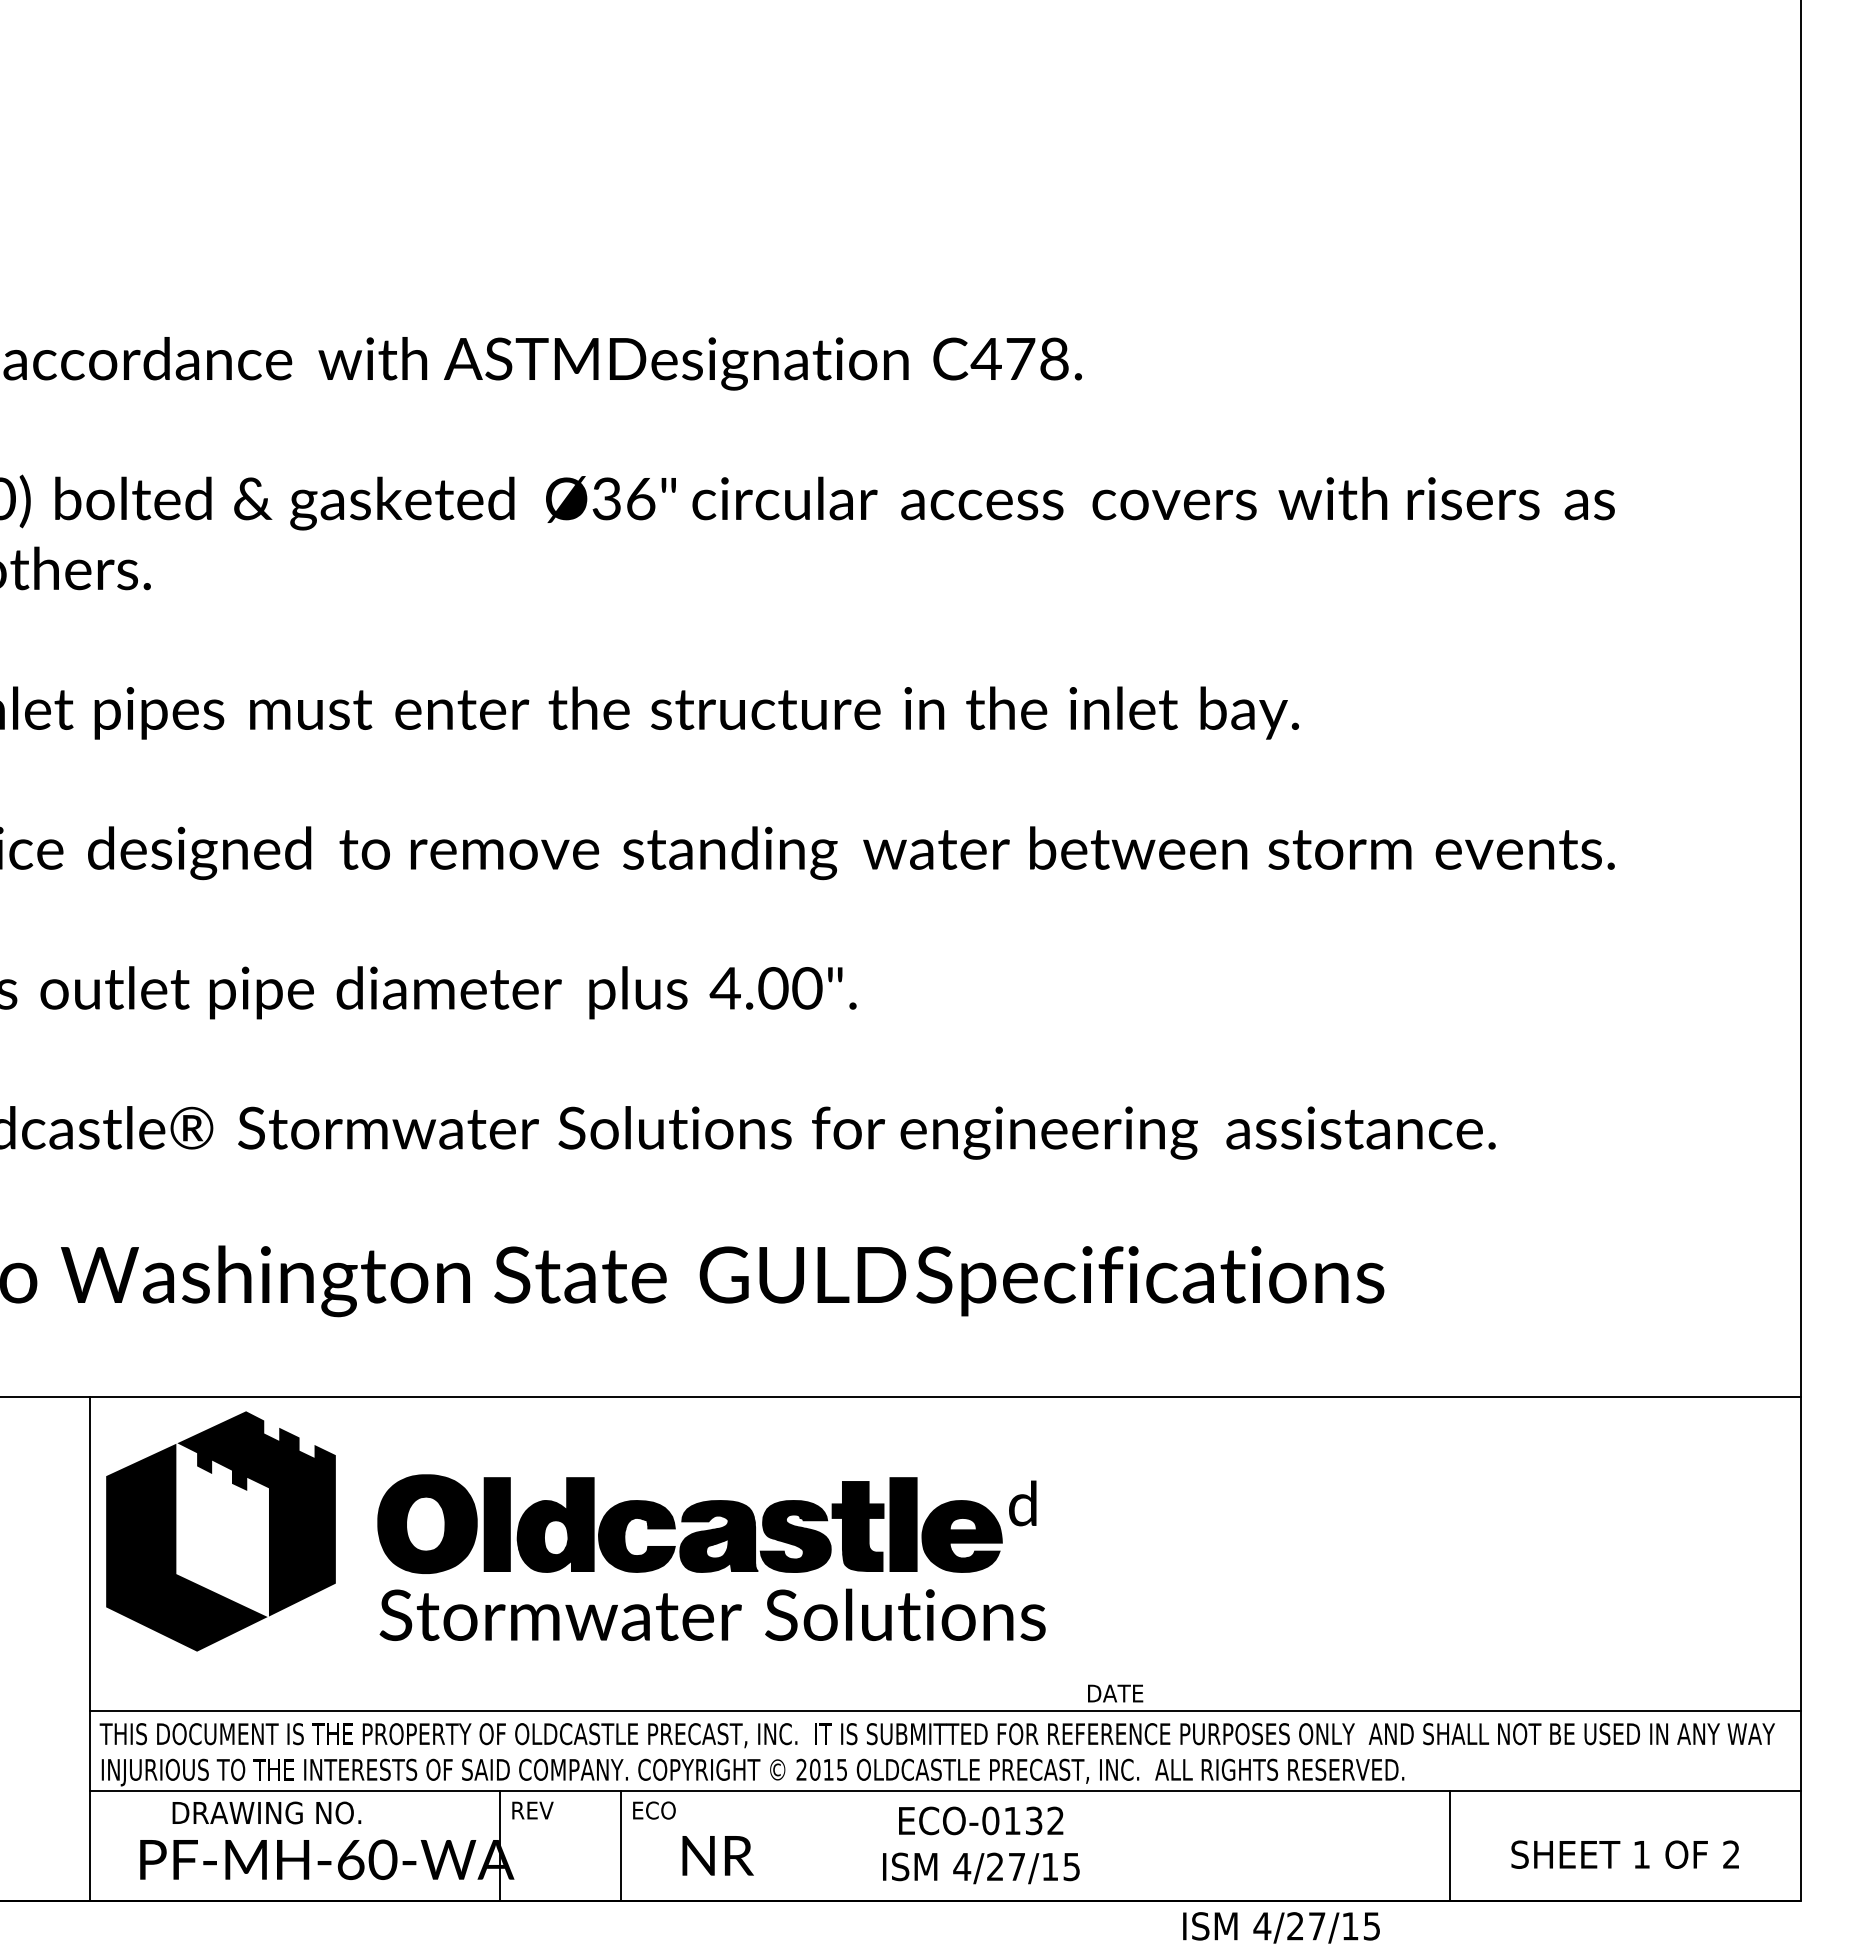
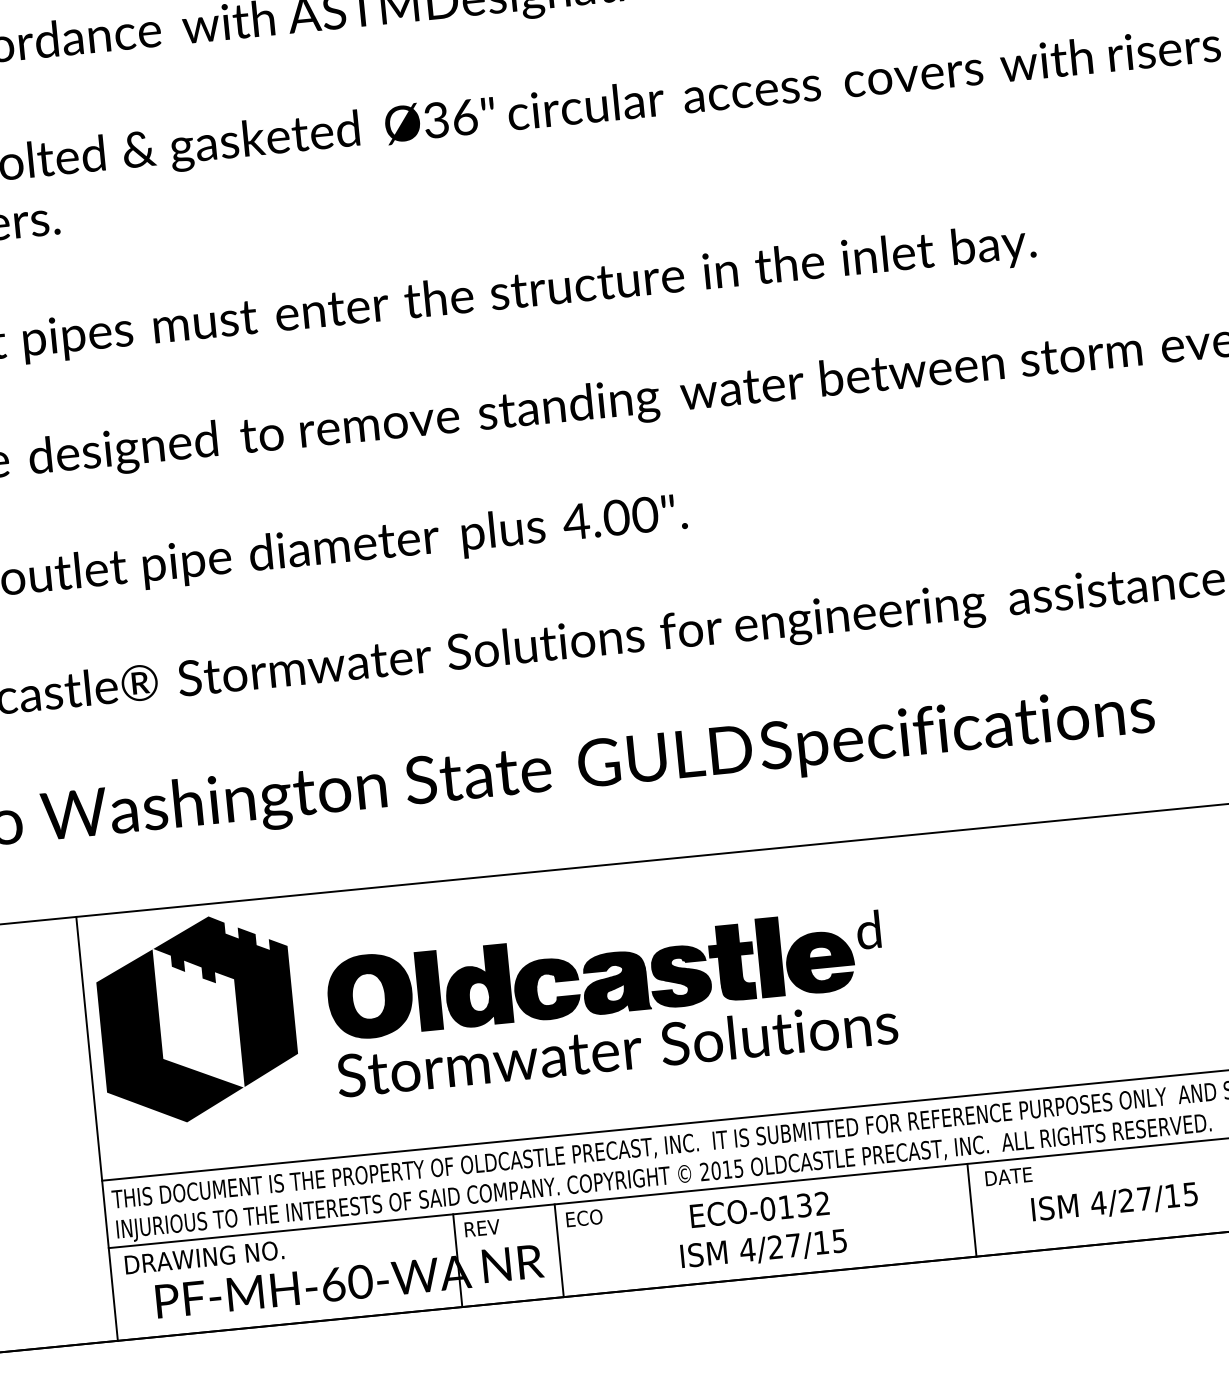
text: (1115, 1693) -> (1008, 1176), moved
text: (266, 1812) -> (204, 1257), moved
text: (981, 1845) -> (762, 1230), moved
line: (1112, 1845) -> (972, 1209), added
text: (717, 1855) -> (512, 1263), moved
text: (1281, 1927) -> (1114, 1202), moved

